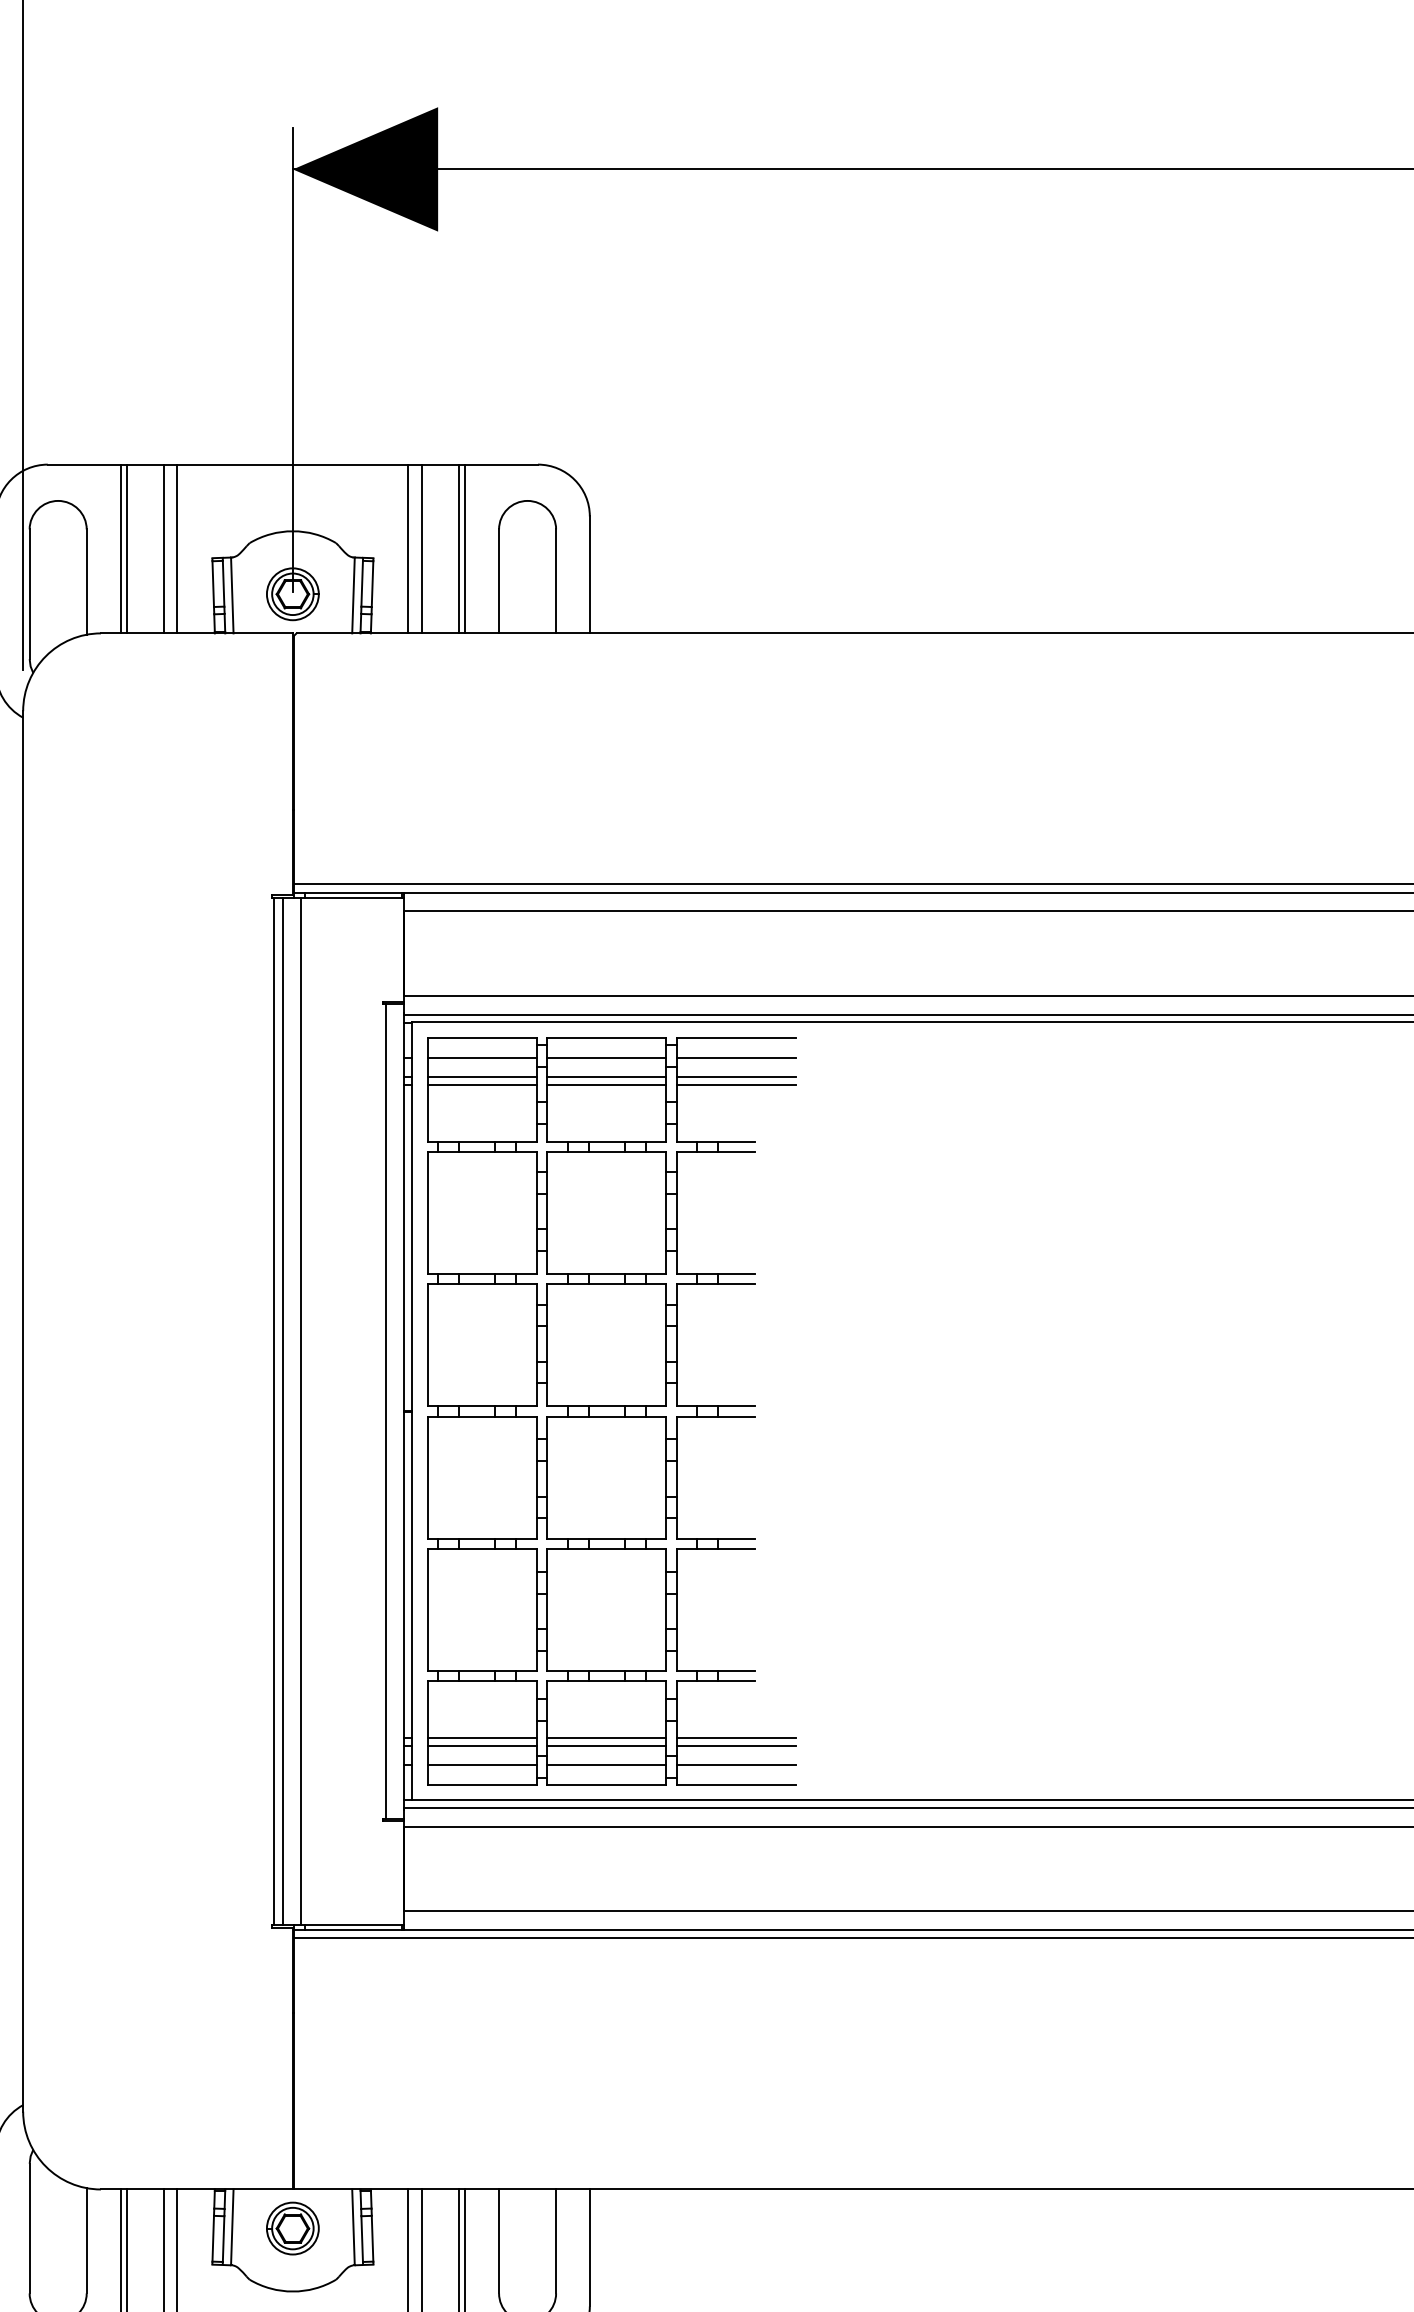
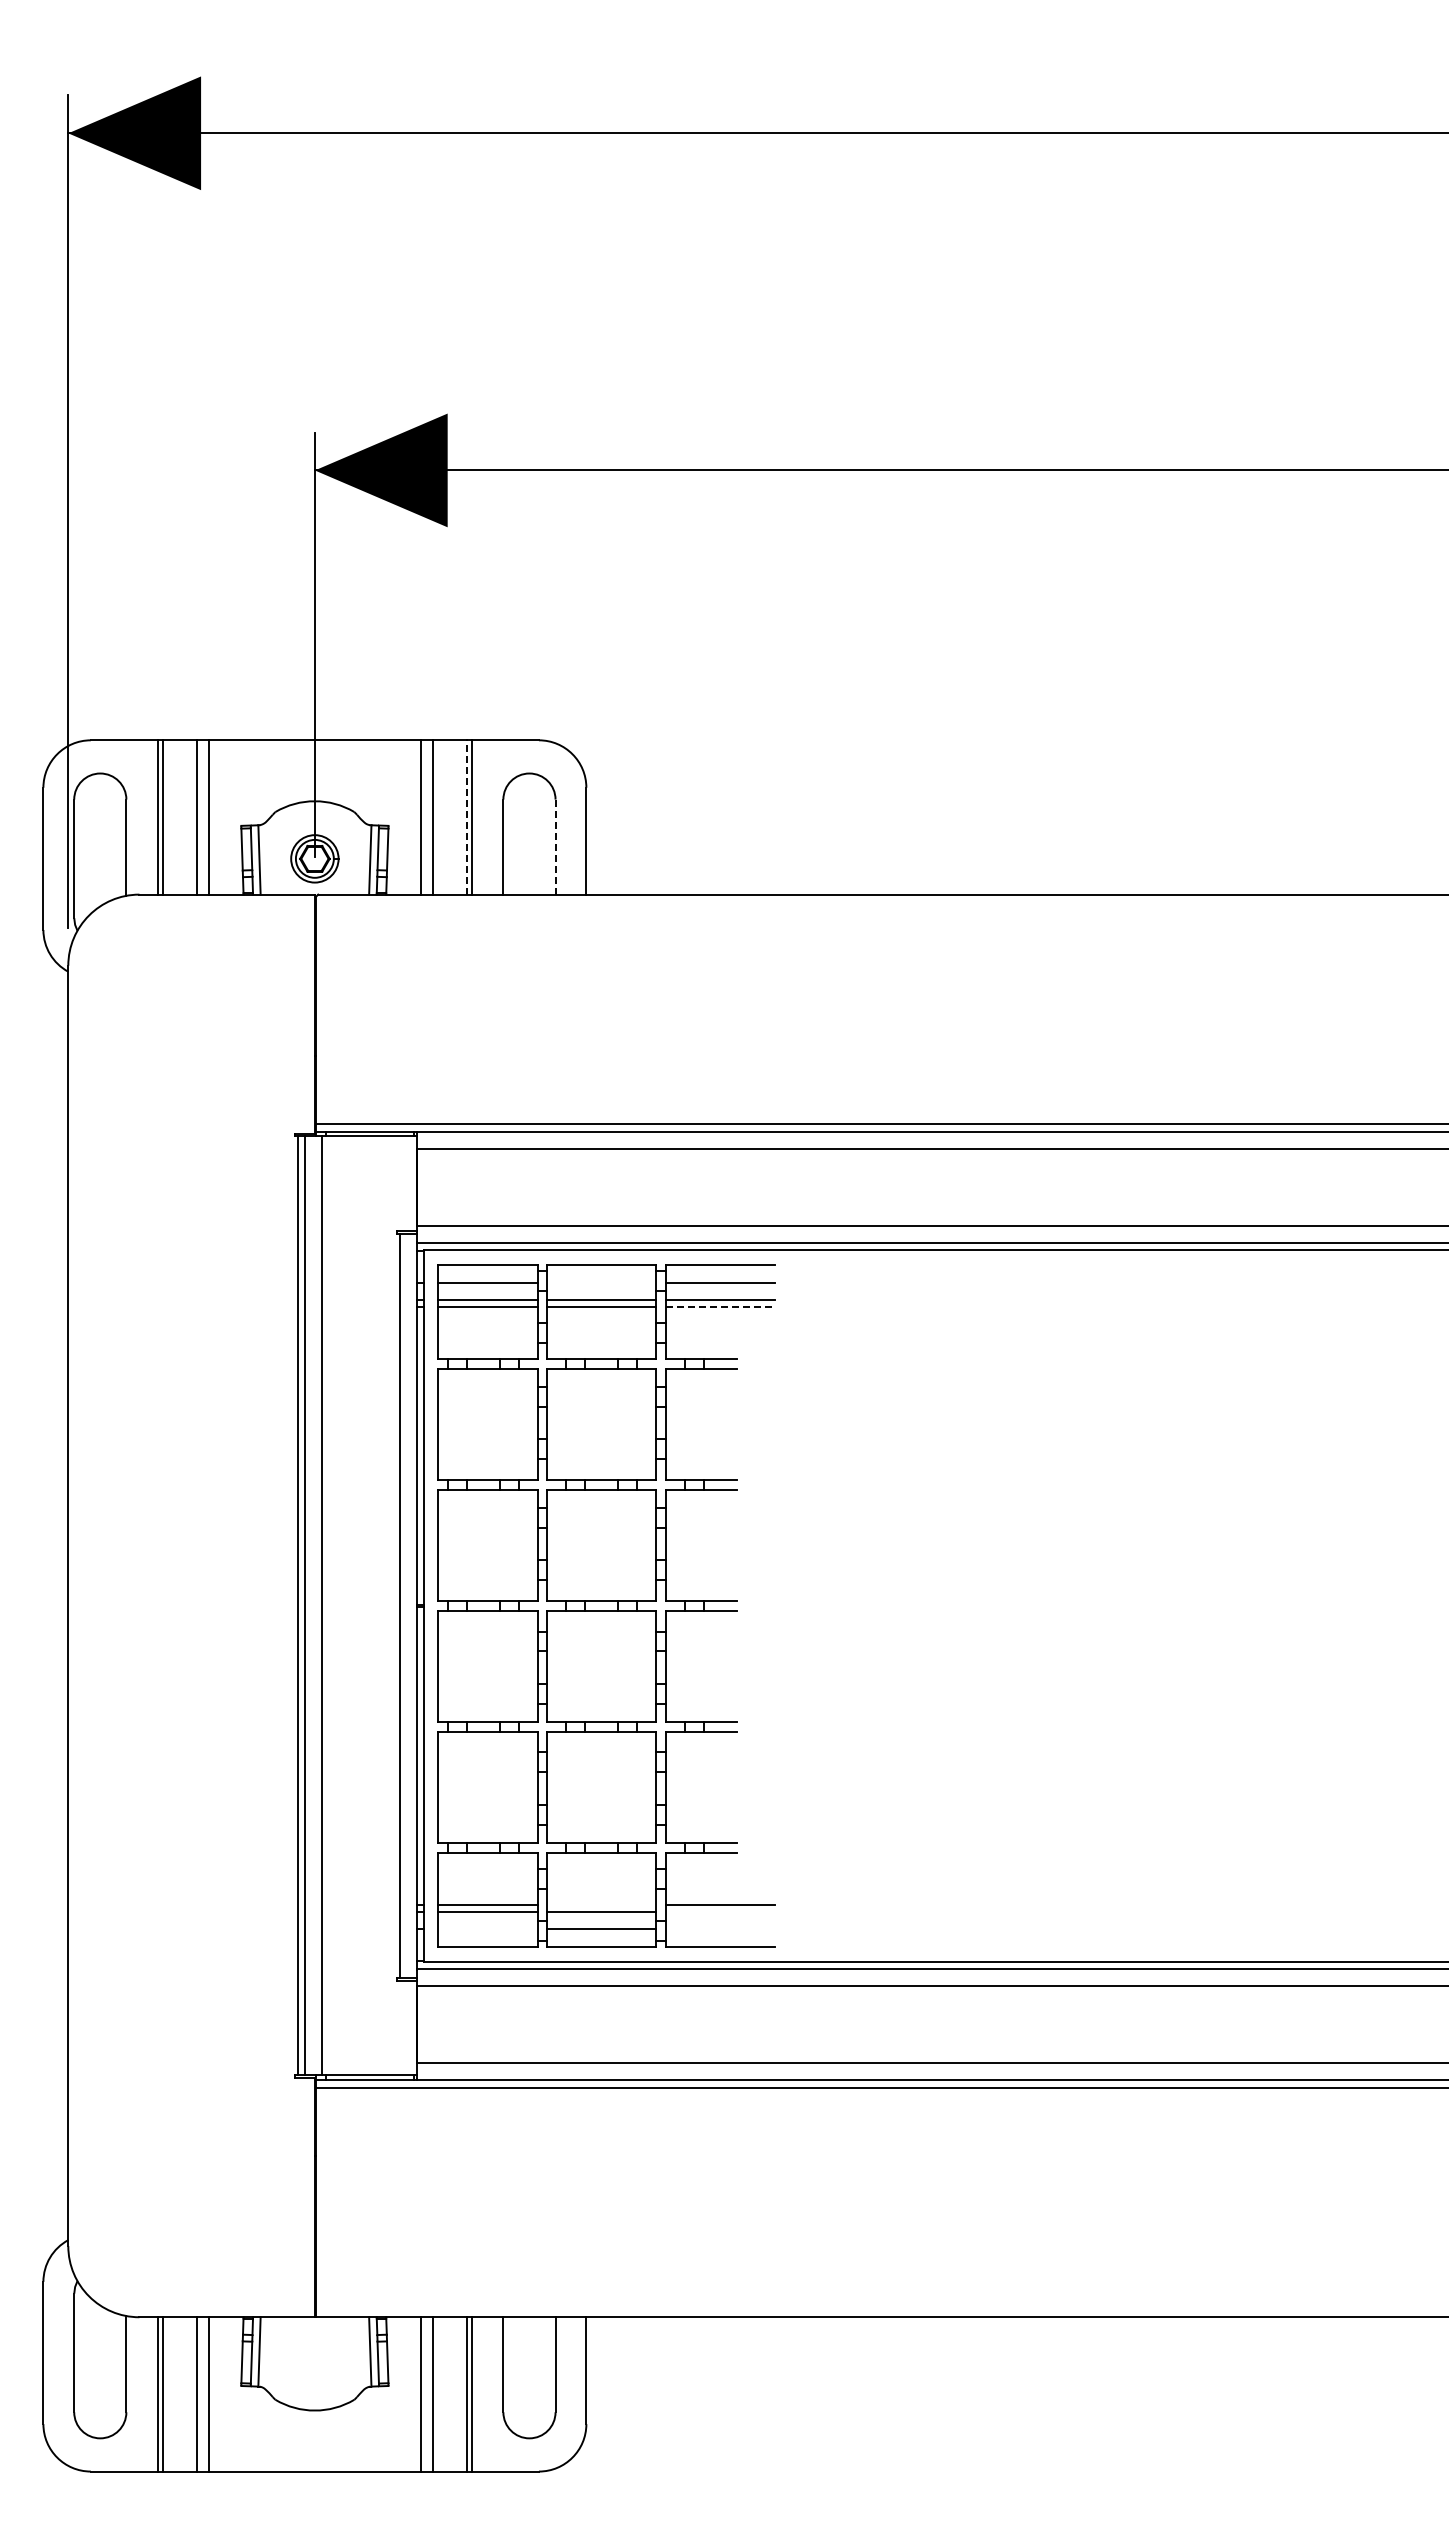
line: (458, 547) -> (466, 816), solid -> dashed
line: (556, 581) -> (555, 847), solid -> dashed
line: (606, 1058) -> (601, 1283), removed
line: (736, 1085) -> (720, 1307), solid -> dashed
line: (606, 1738) -> (601, 1904), removed
line: (735, 1745) -> (719, 1911), removed
line: (481, 1764) -> (487, 1928), removed
line: (735, 1764) -> (719, 1928), removed
part: (292, 2228) -> (314, 2352), removed

